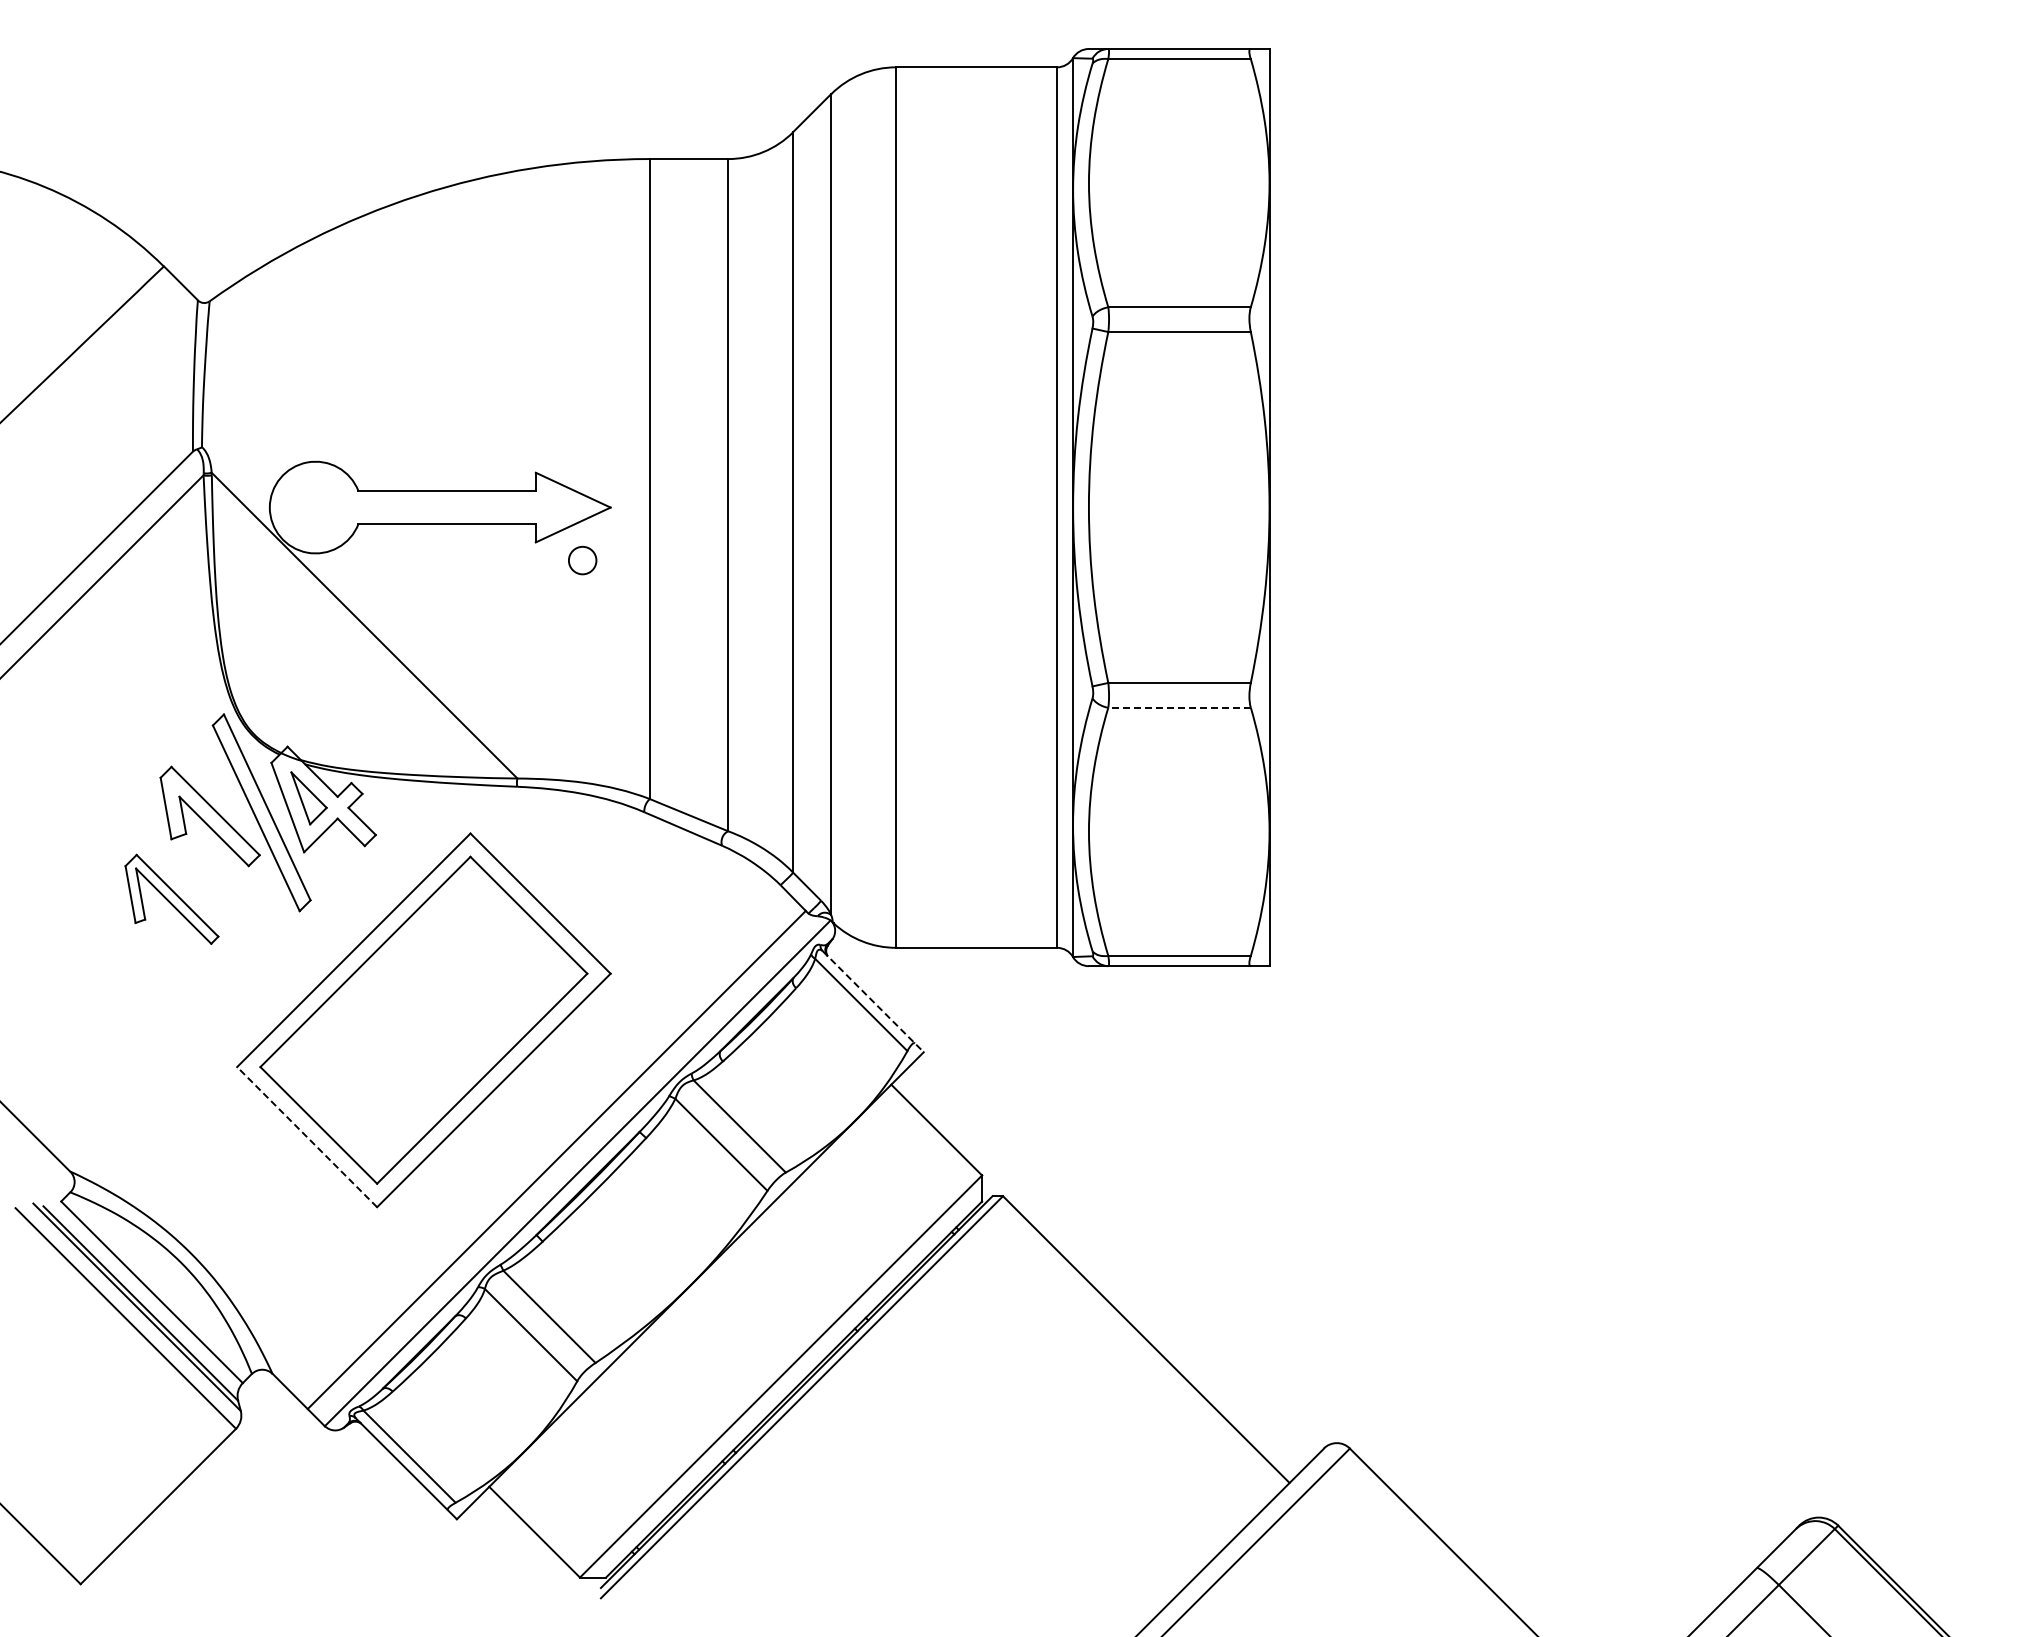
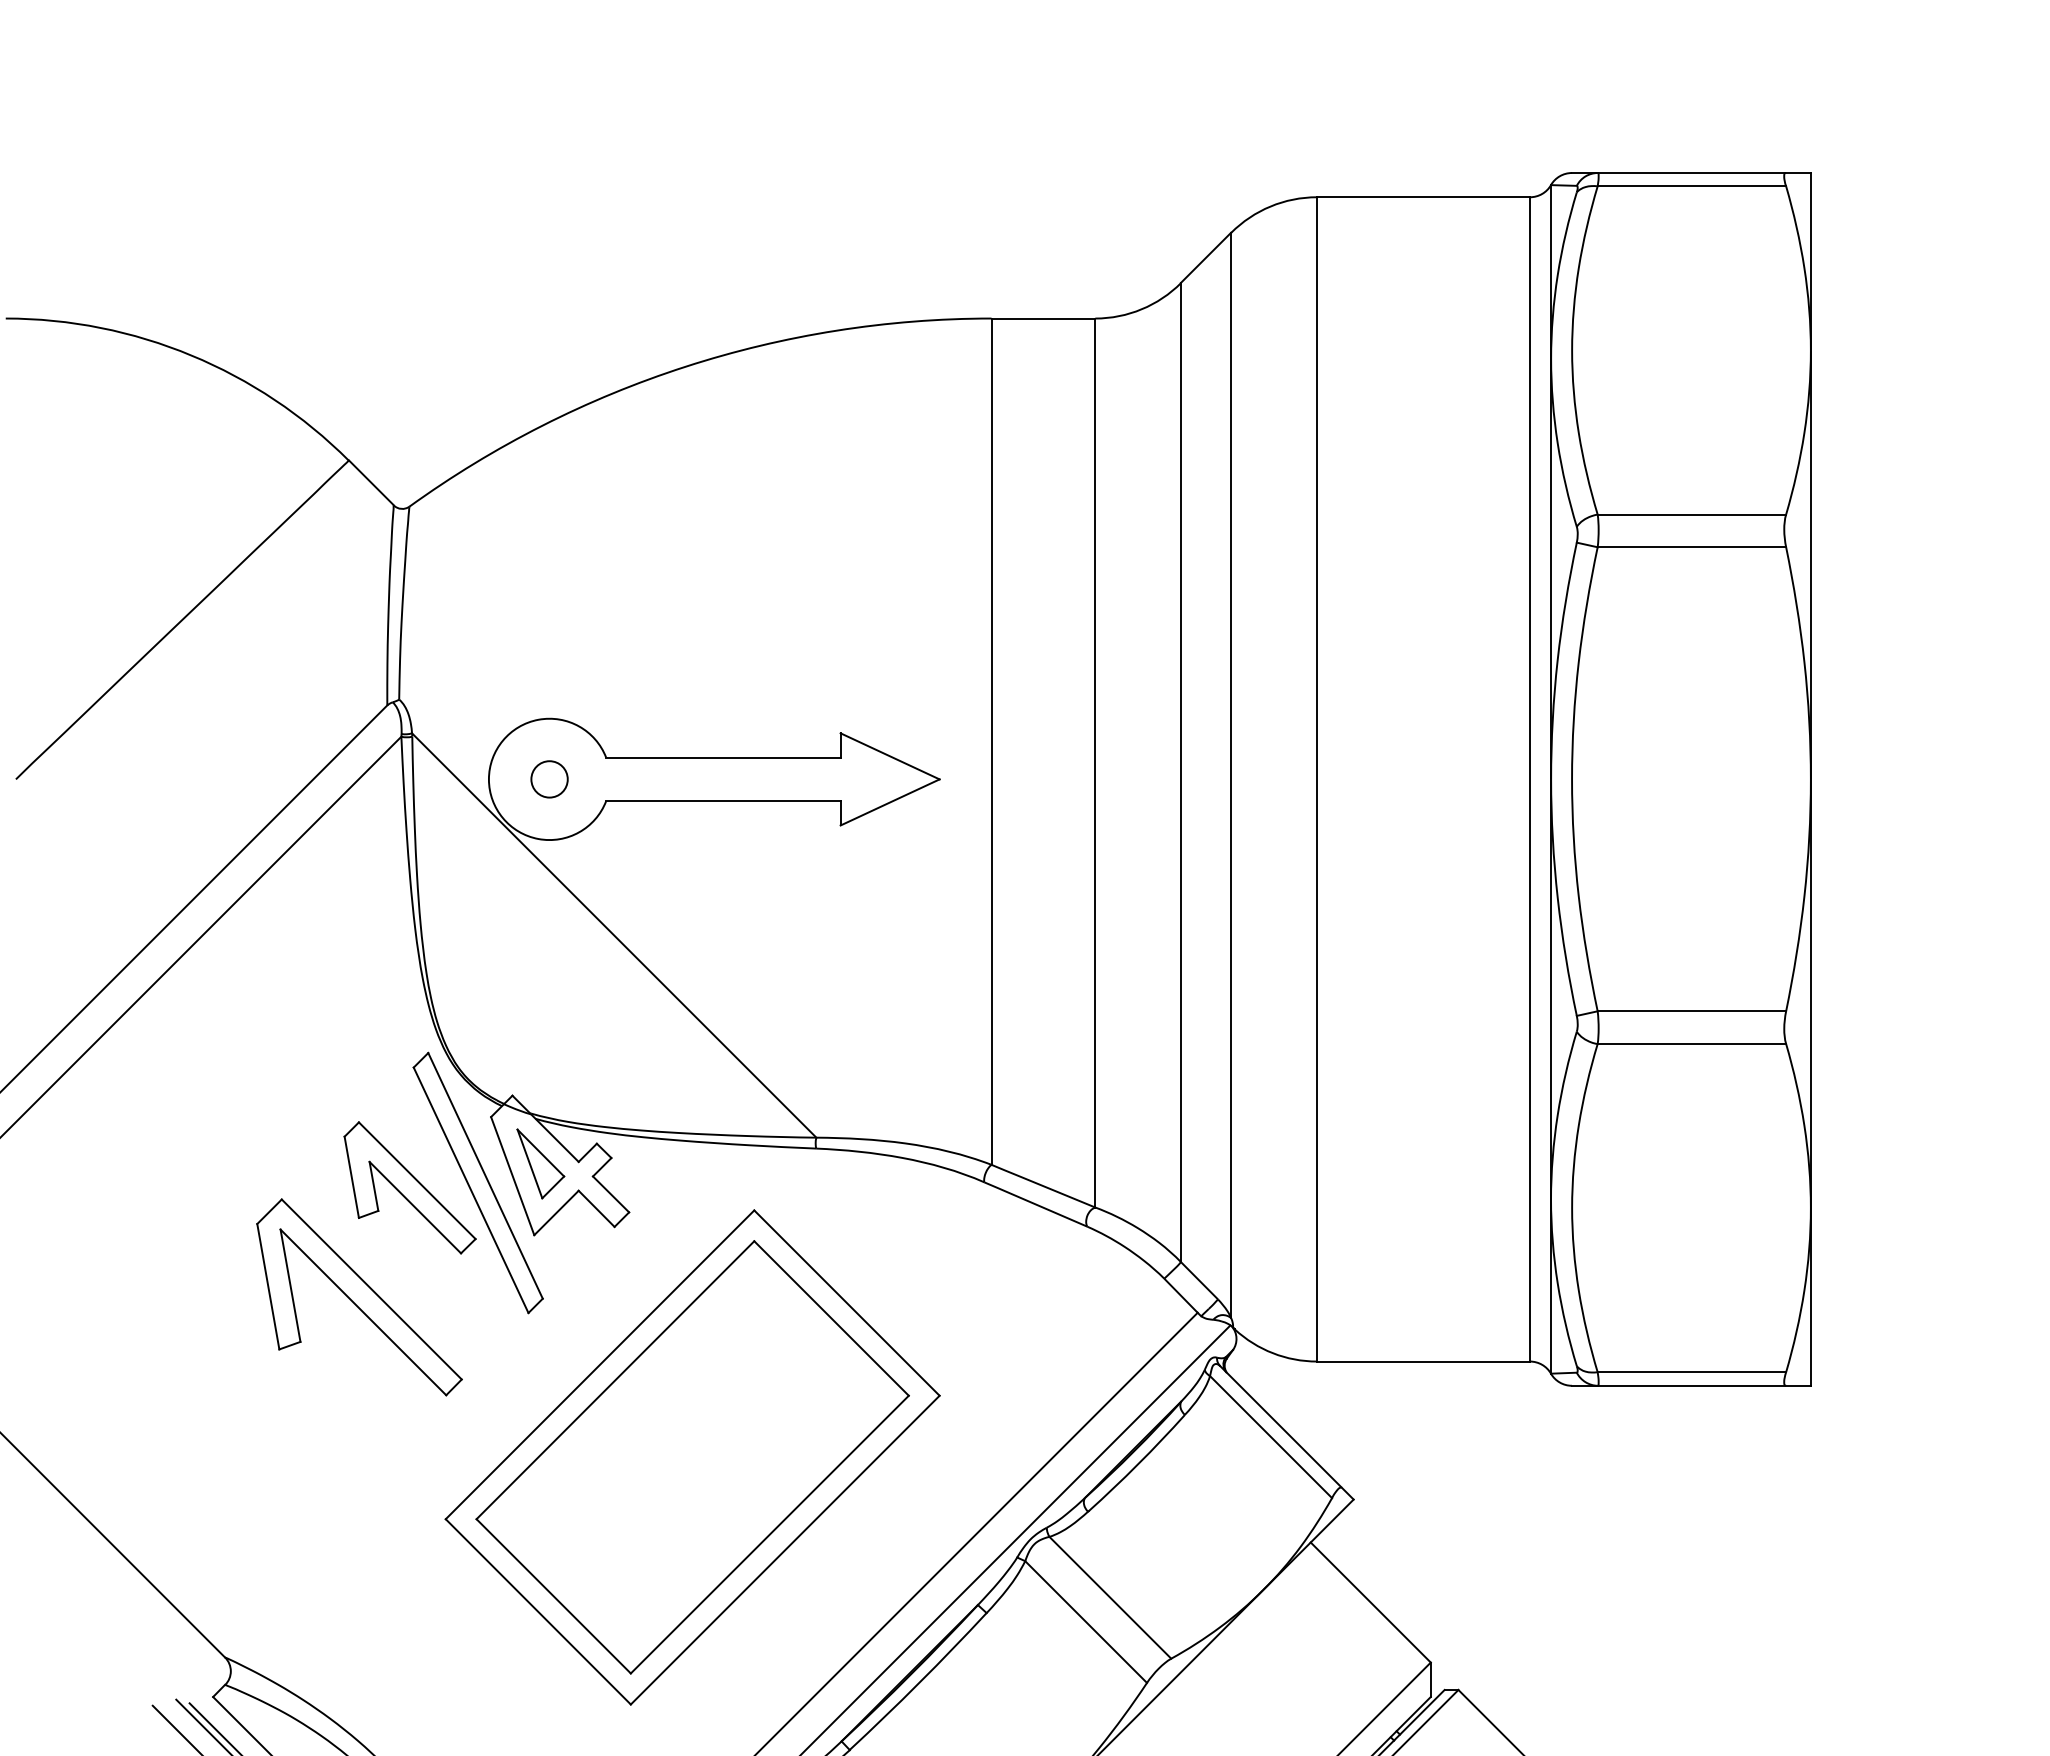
circle: (582, 560) -> (549, 779), moved
line: (1179, 707) -> (1691, 1043), dashed -> solid
part: (171, 899) -> (358, 1297), size x1.67
line: (873, 1002) -> (1287, 1433), dashed -> solid
line: (306, 1136) -> (537, 1611), dashed -> solid

